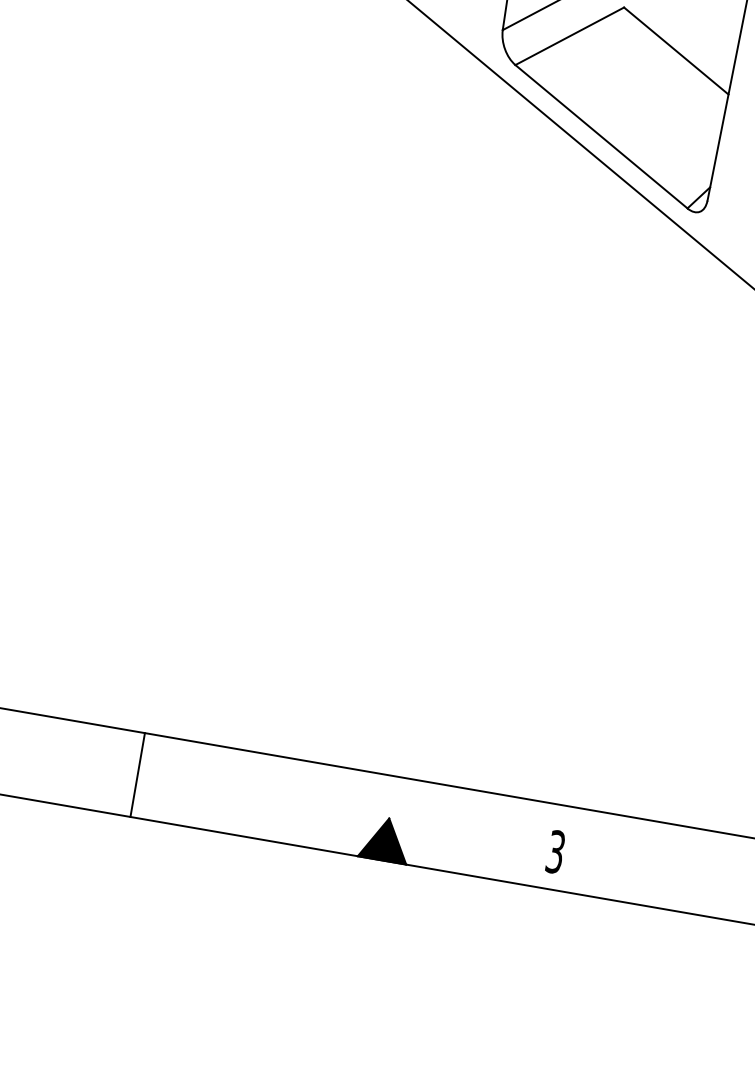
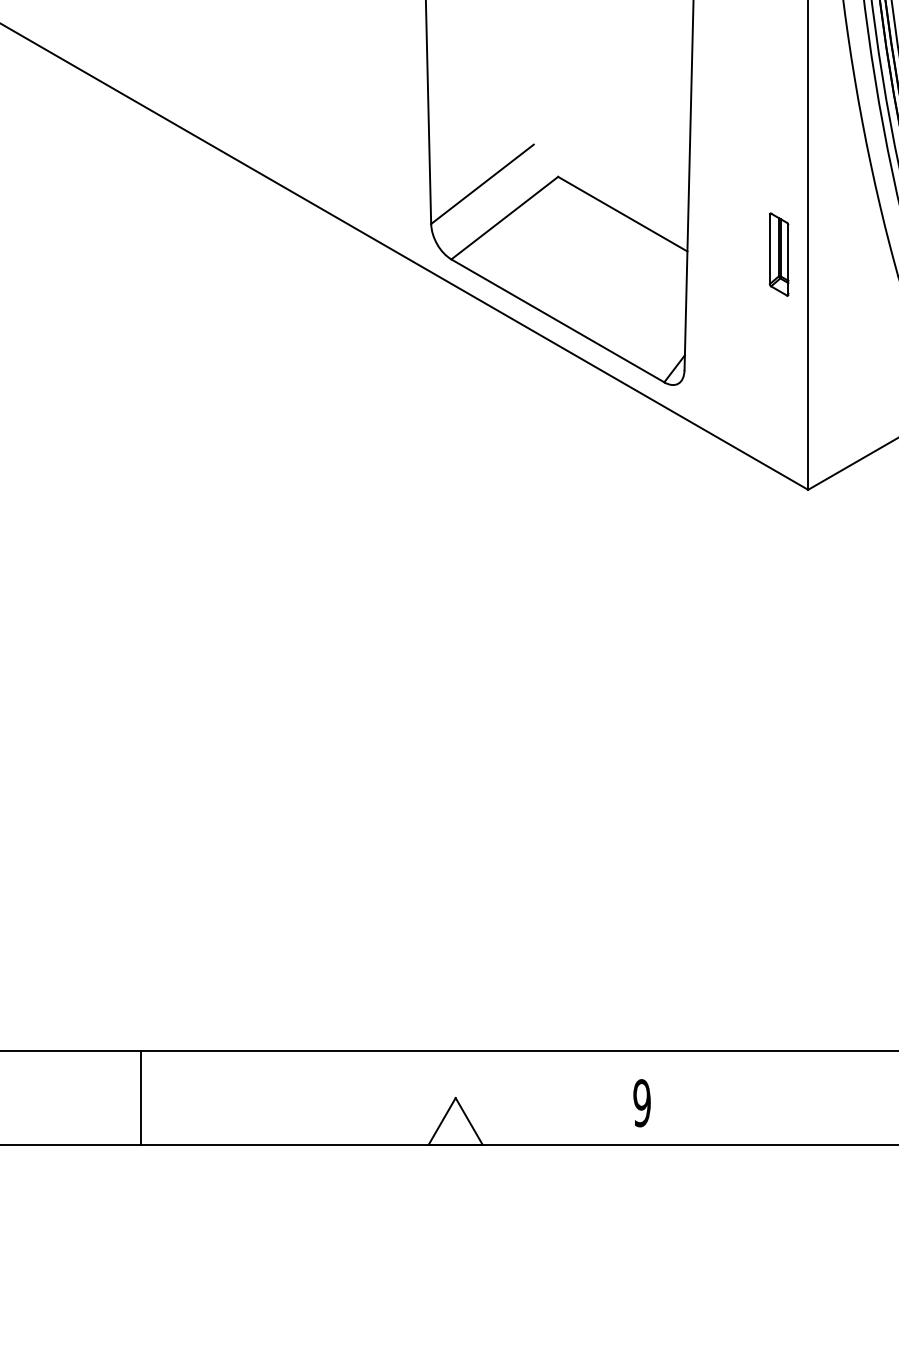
line: (137, 774) -> (141, 1097), moved
fill: (385, 839) -> (455, 1121), removed
text: (555, 852) -> (641, 1103), 3 -> 9

